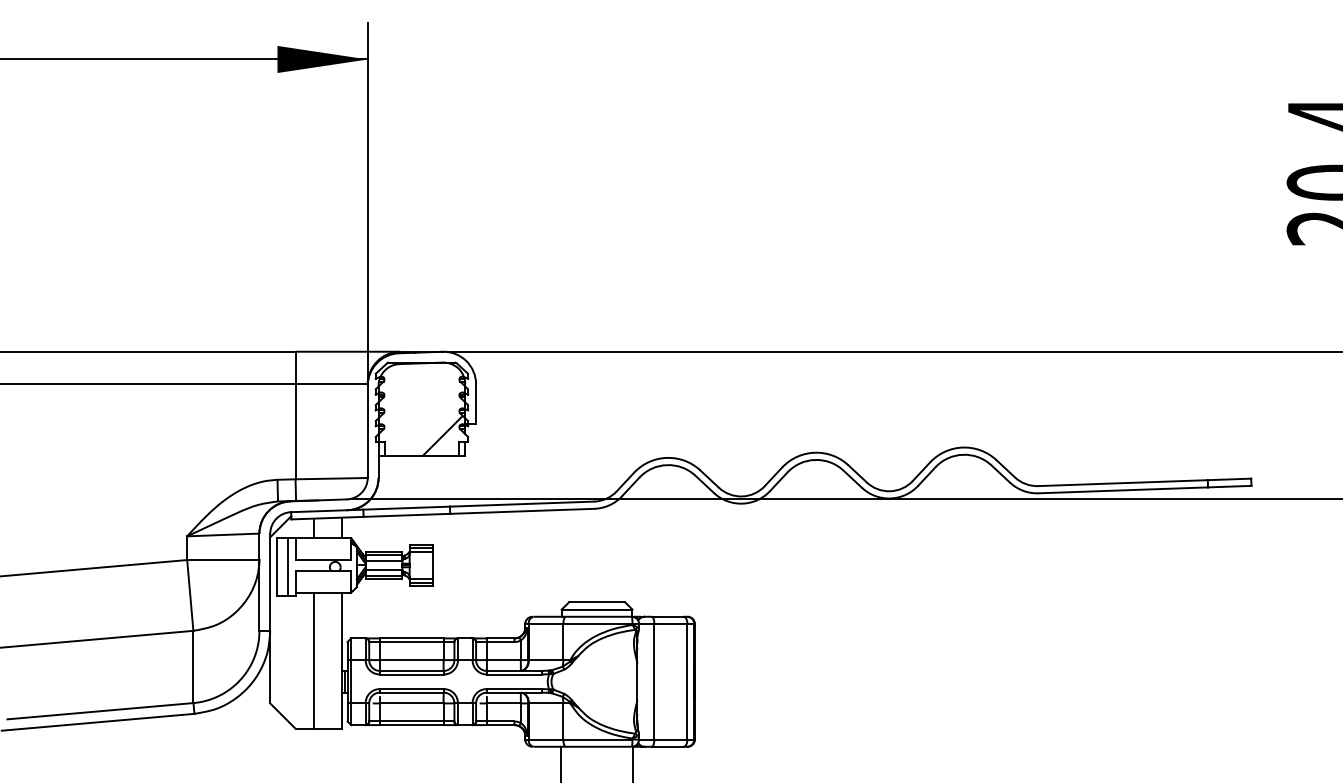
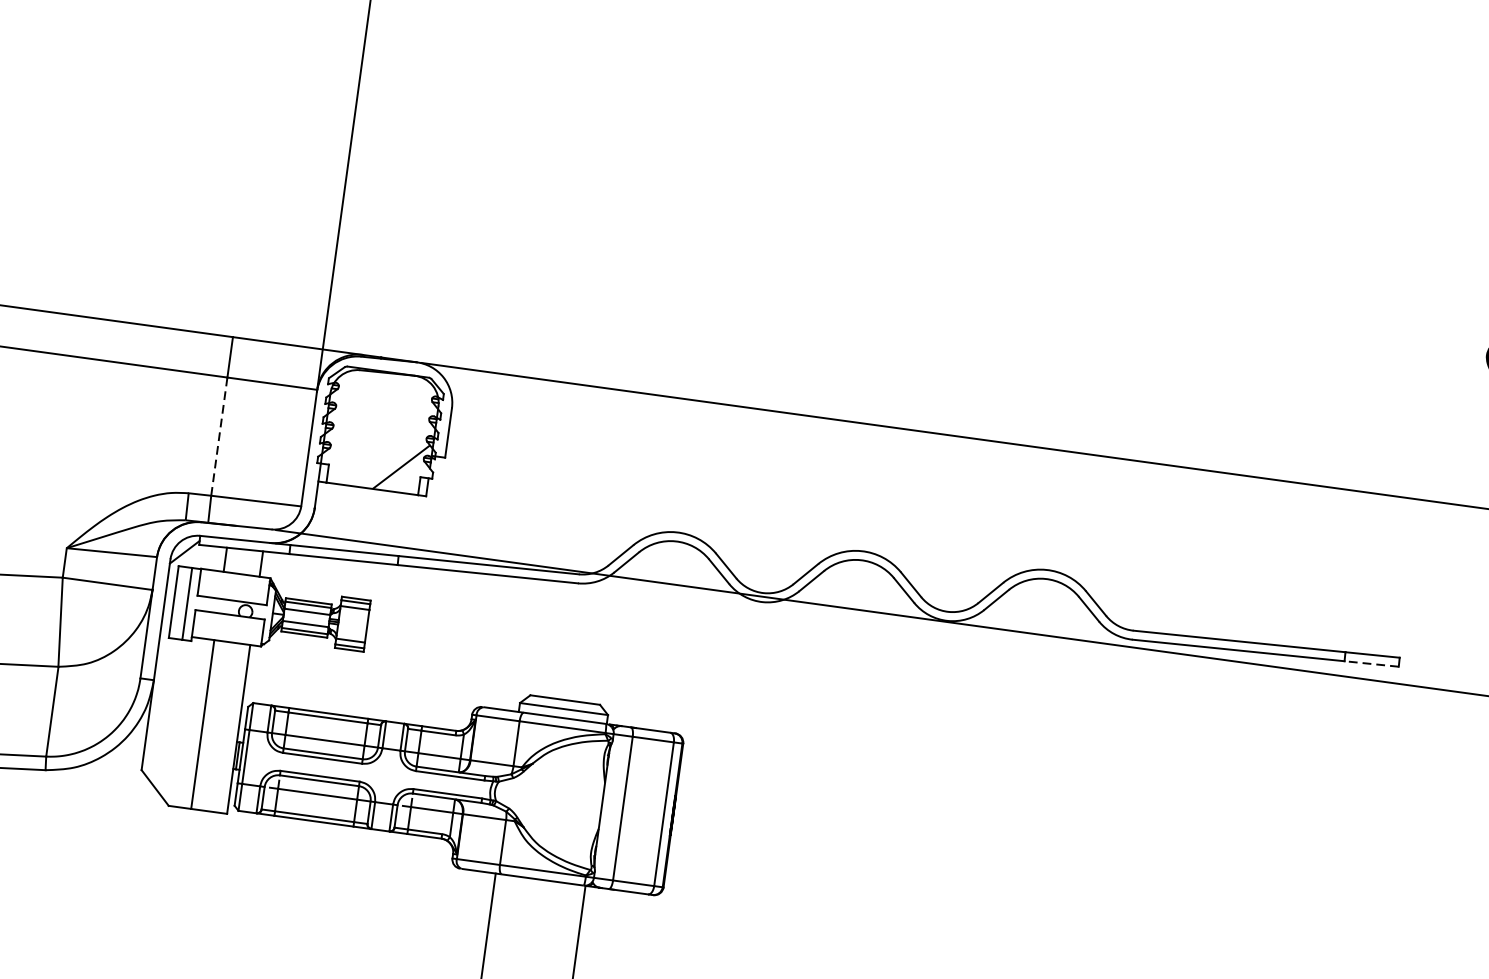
line: (295, 431) -> (219, 436), solid -> dashed
line: (1229, 486) -> (1371, 663), solid -> dashed

